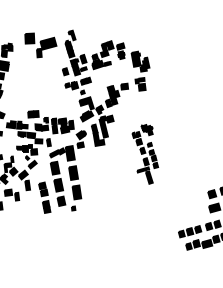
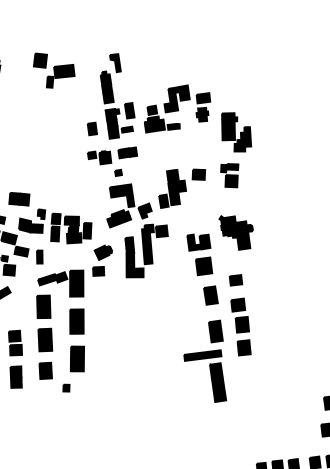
part: (40, 45) -> (53, 72), size x0.71
part: (145, 154) -> (217, 308), size x1.67

